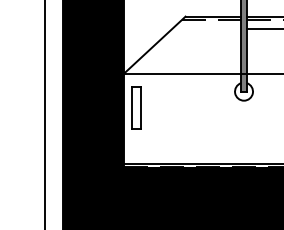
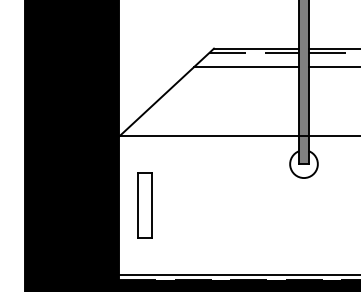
line: (206, 28) -> (246, 66), added
part: (136, 107) -> (144, 205), moved

